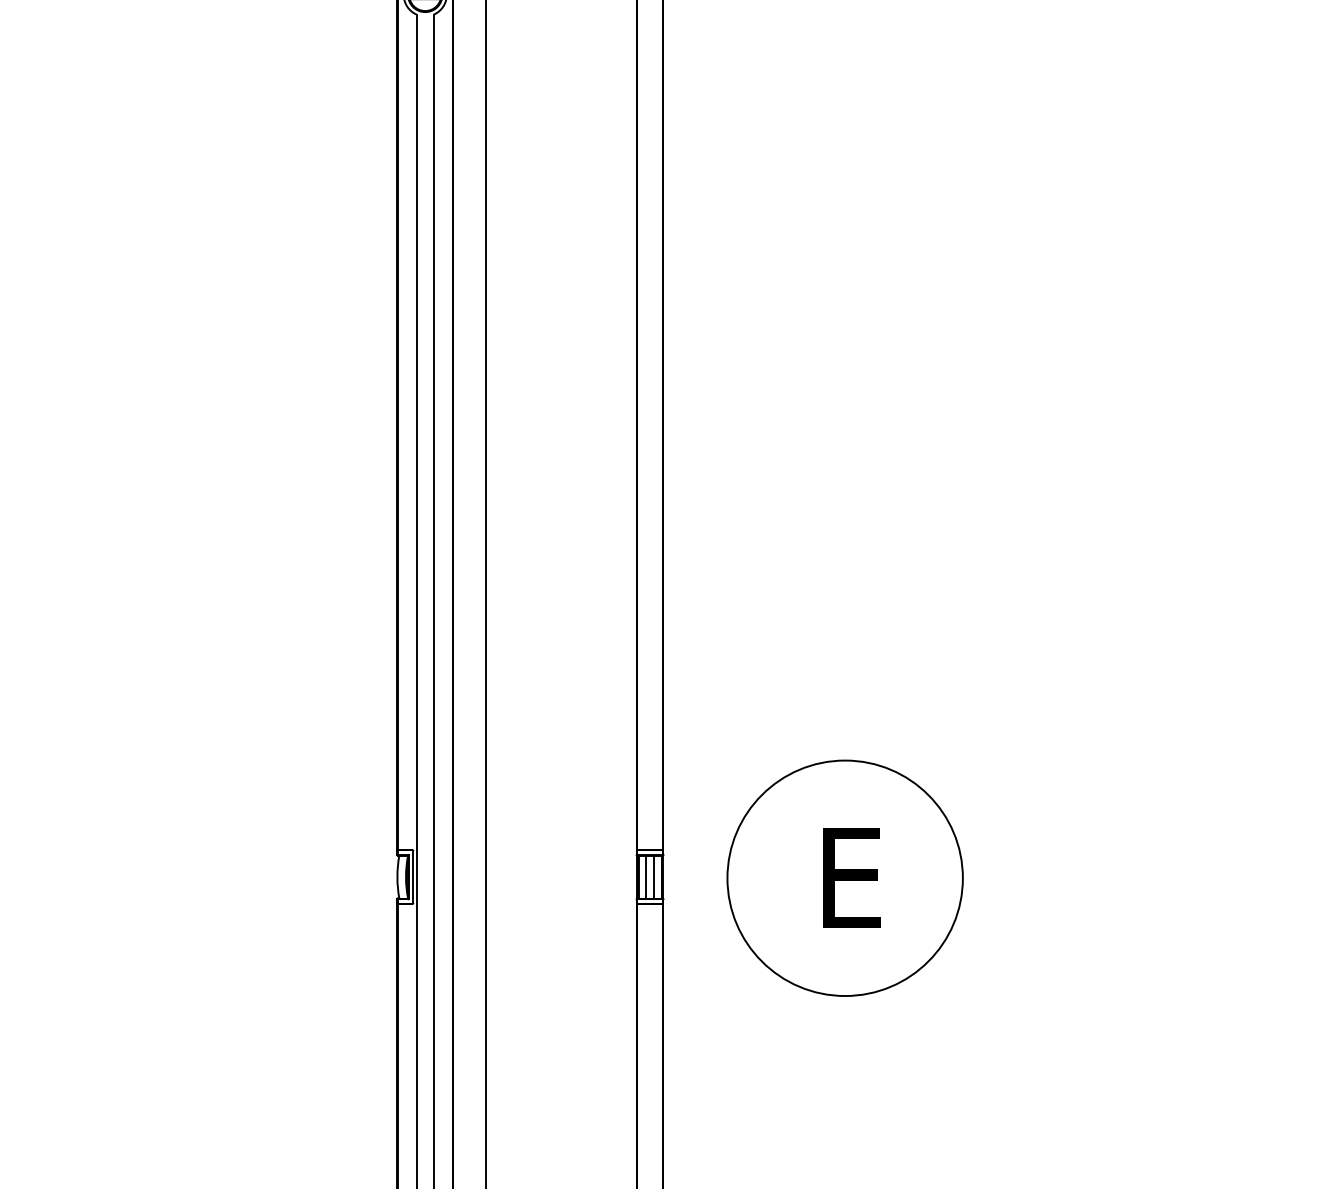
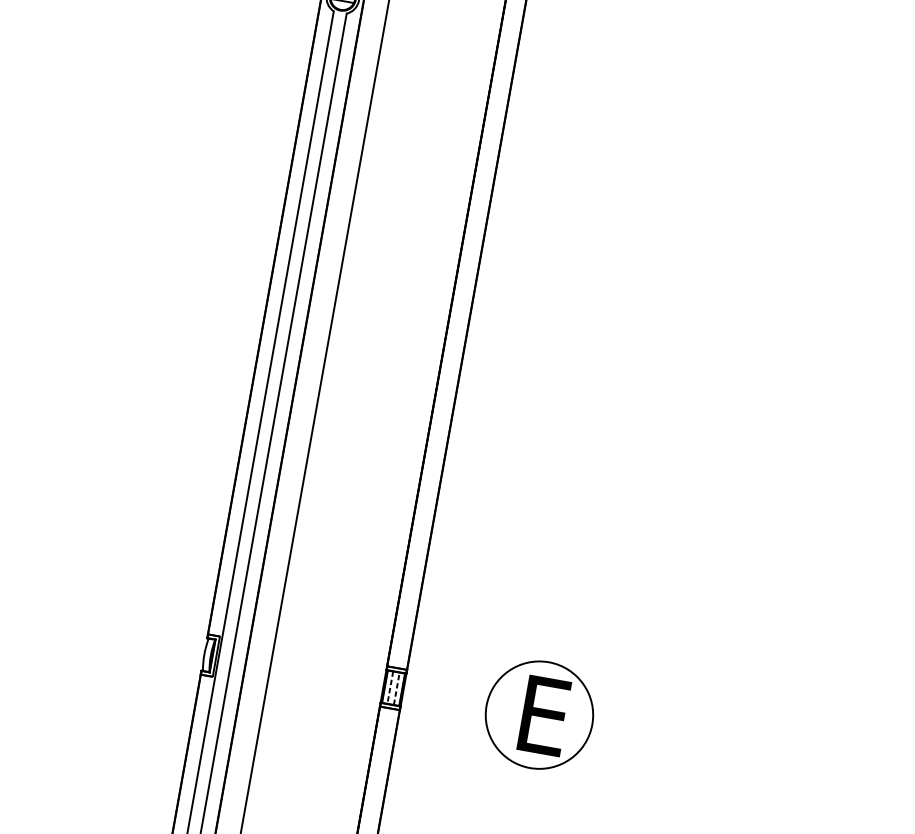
line: (645, 877) -> (390, 687), solid -> dashed
line: (654, 877) -> (396, 689), solid -> dashed
circle: (844, 878) -> (538, 715), size x0.6

